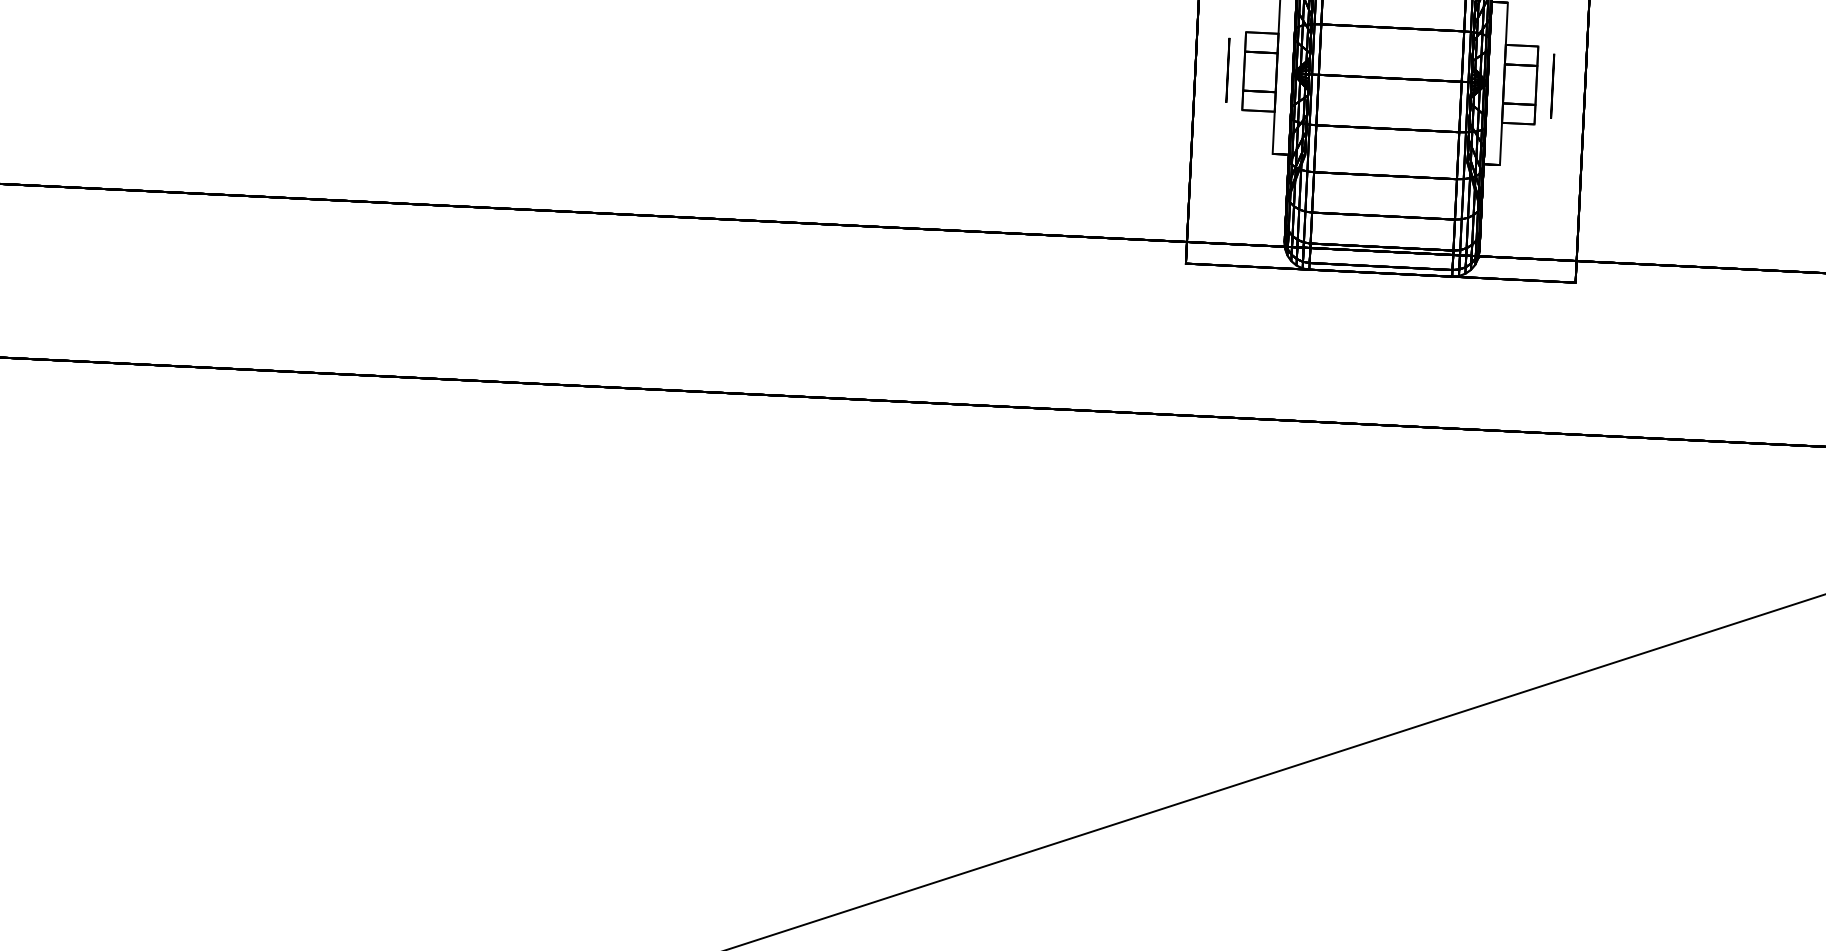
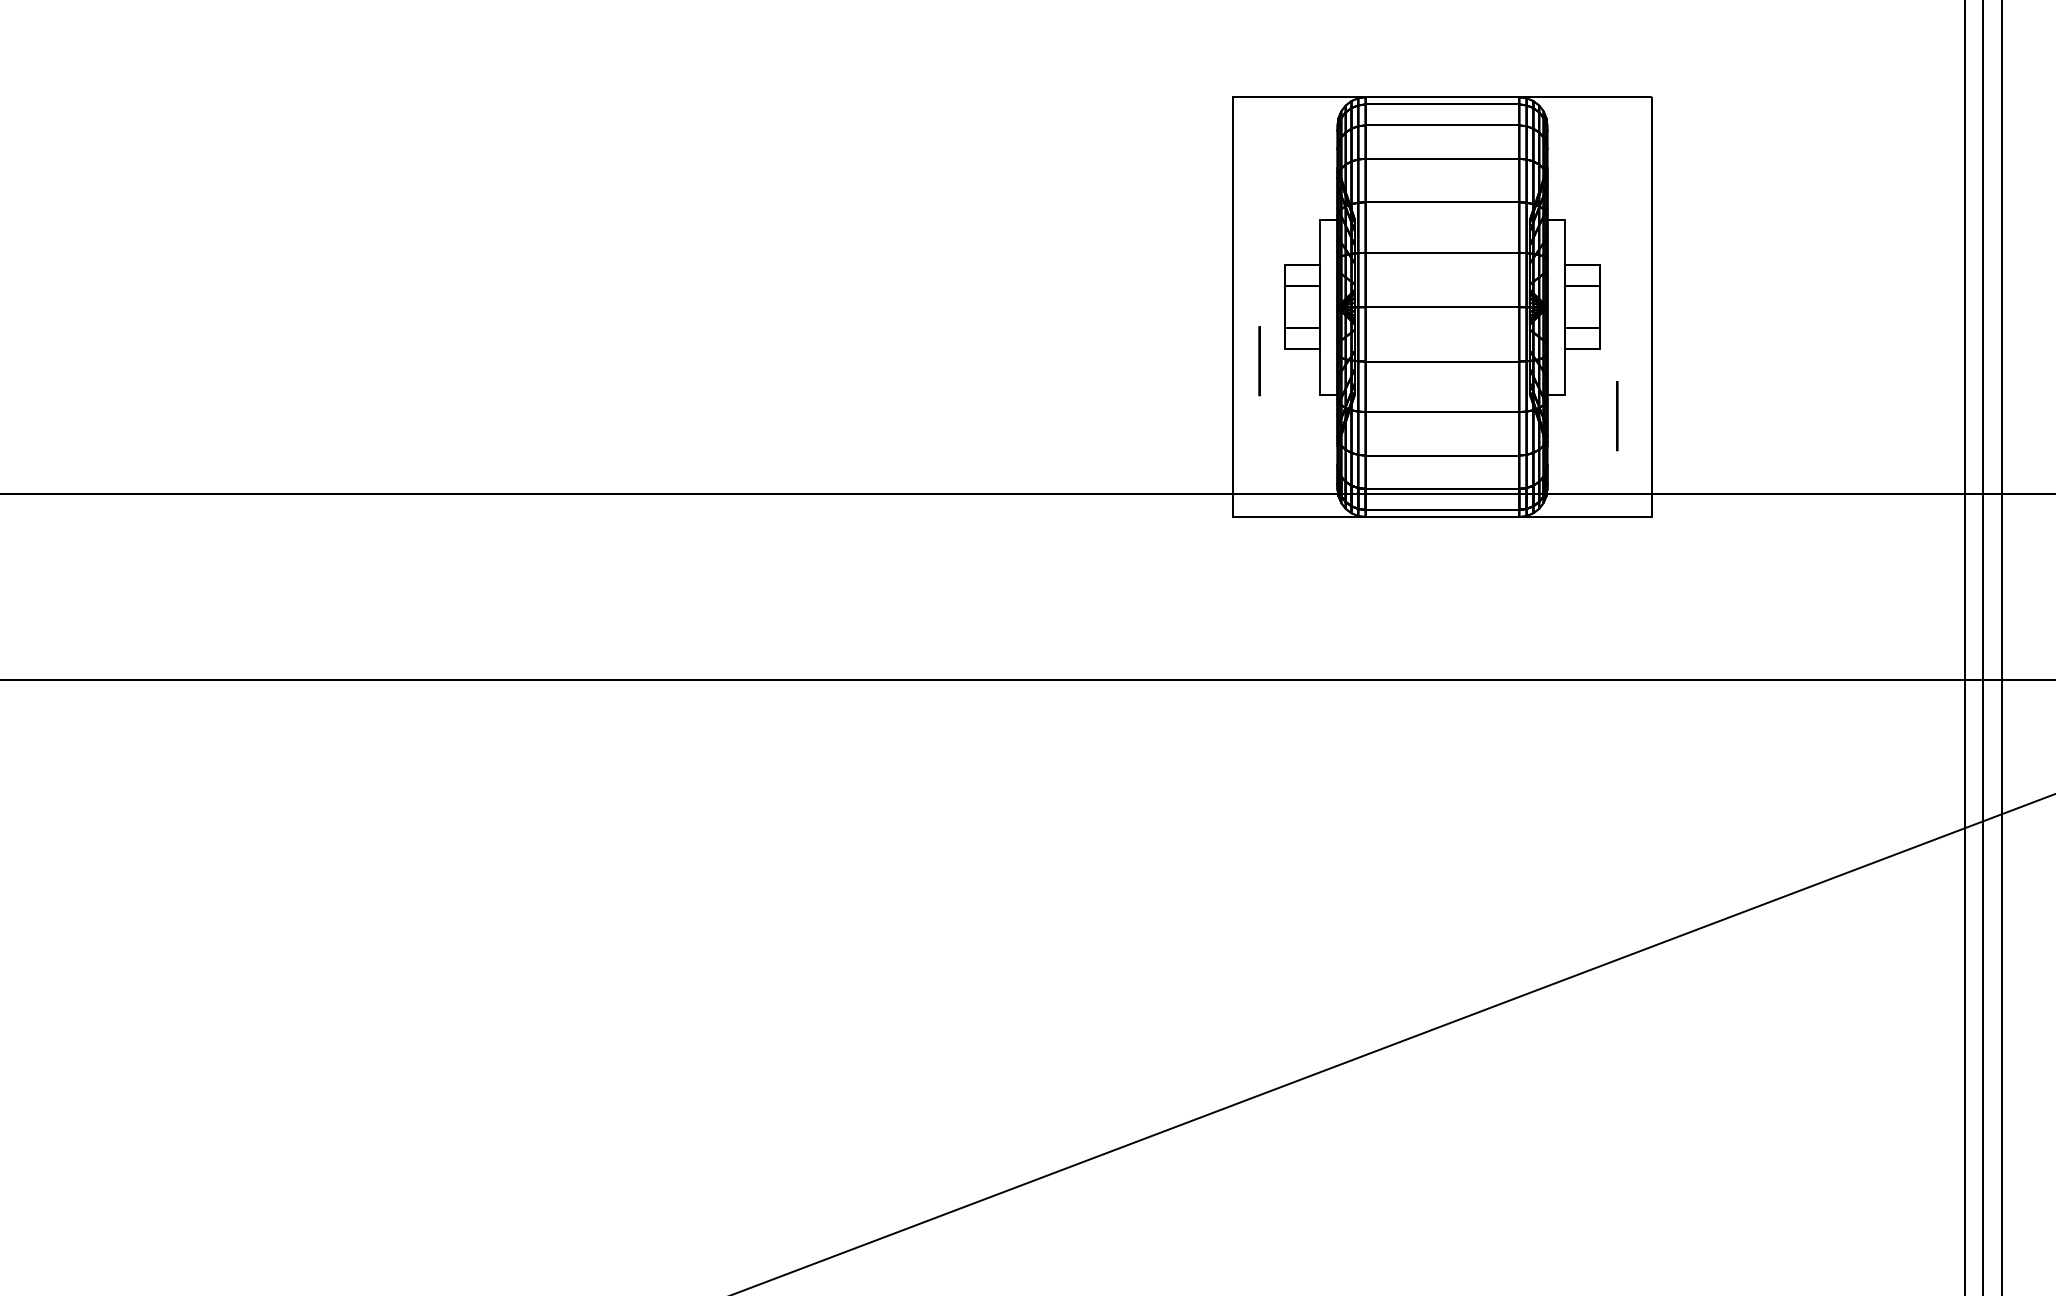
circle: (1227, 70) -> (1259, 361), moved
circle: (1552, 86) -> (1617, 416), moved

